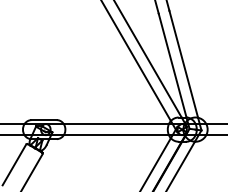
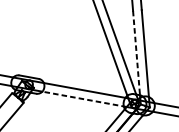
line: (172, 65) -> (136, 52), solid -> dashed
line: (117, 135) -> (83, 99), solid -> dashed

